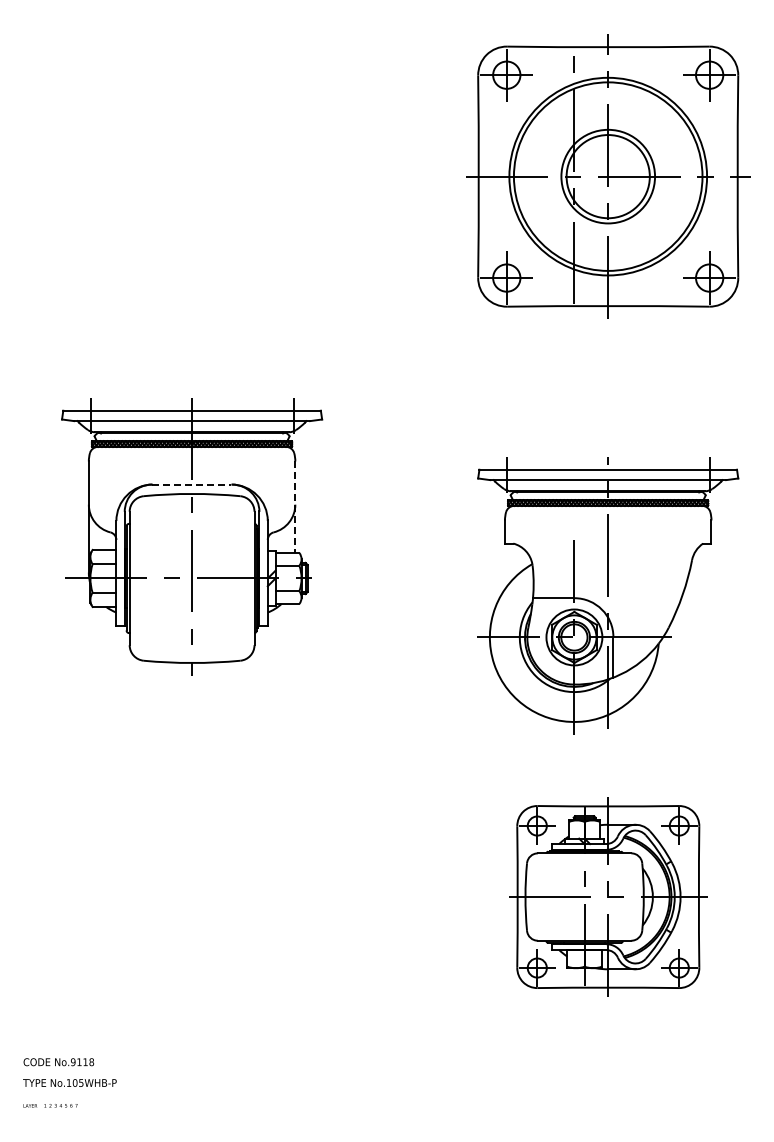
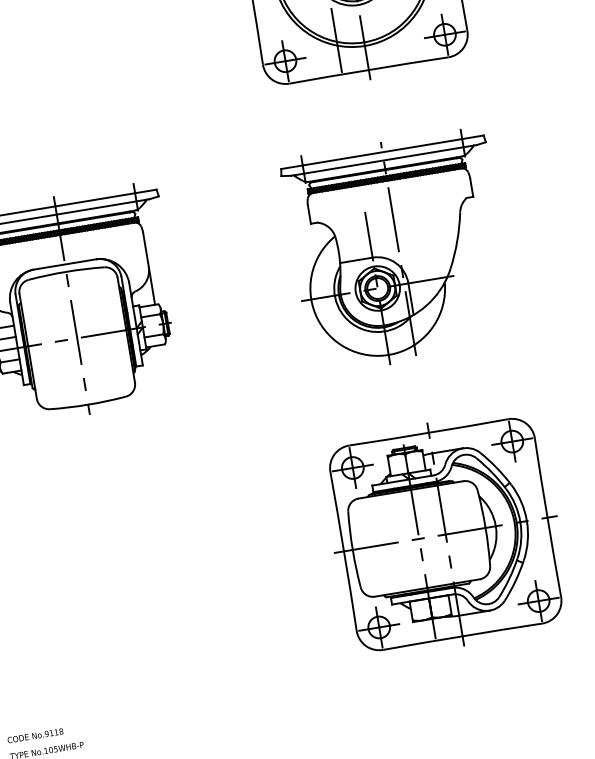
line: (191, 484) -> (64, 264), dashed -> solid
line: (295, 507) -> (149, 269), dashed -> solid
part: (608, 595) -> (399, 251), moved
part: (608, 896) -> (445, 534), size x1.43

